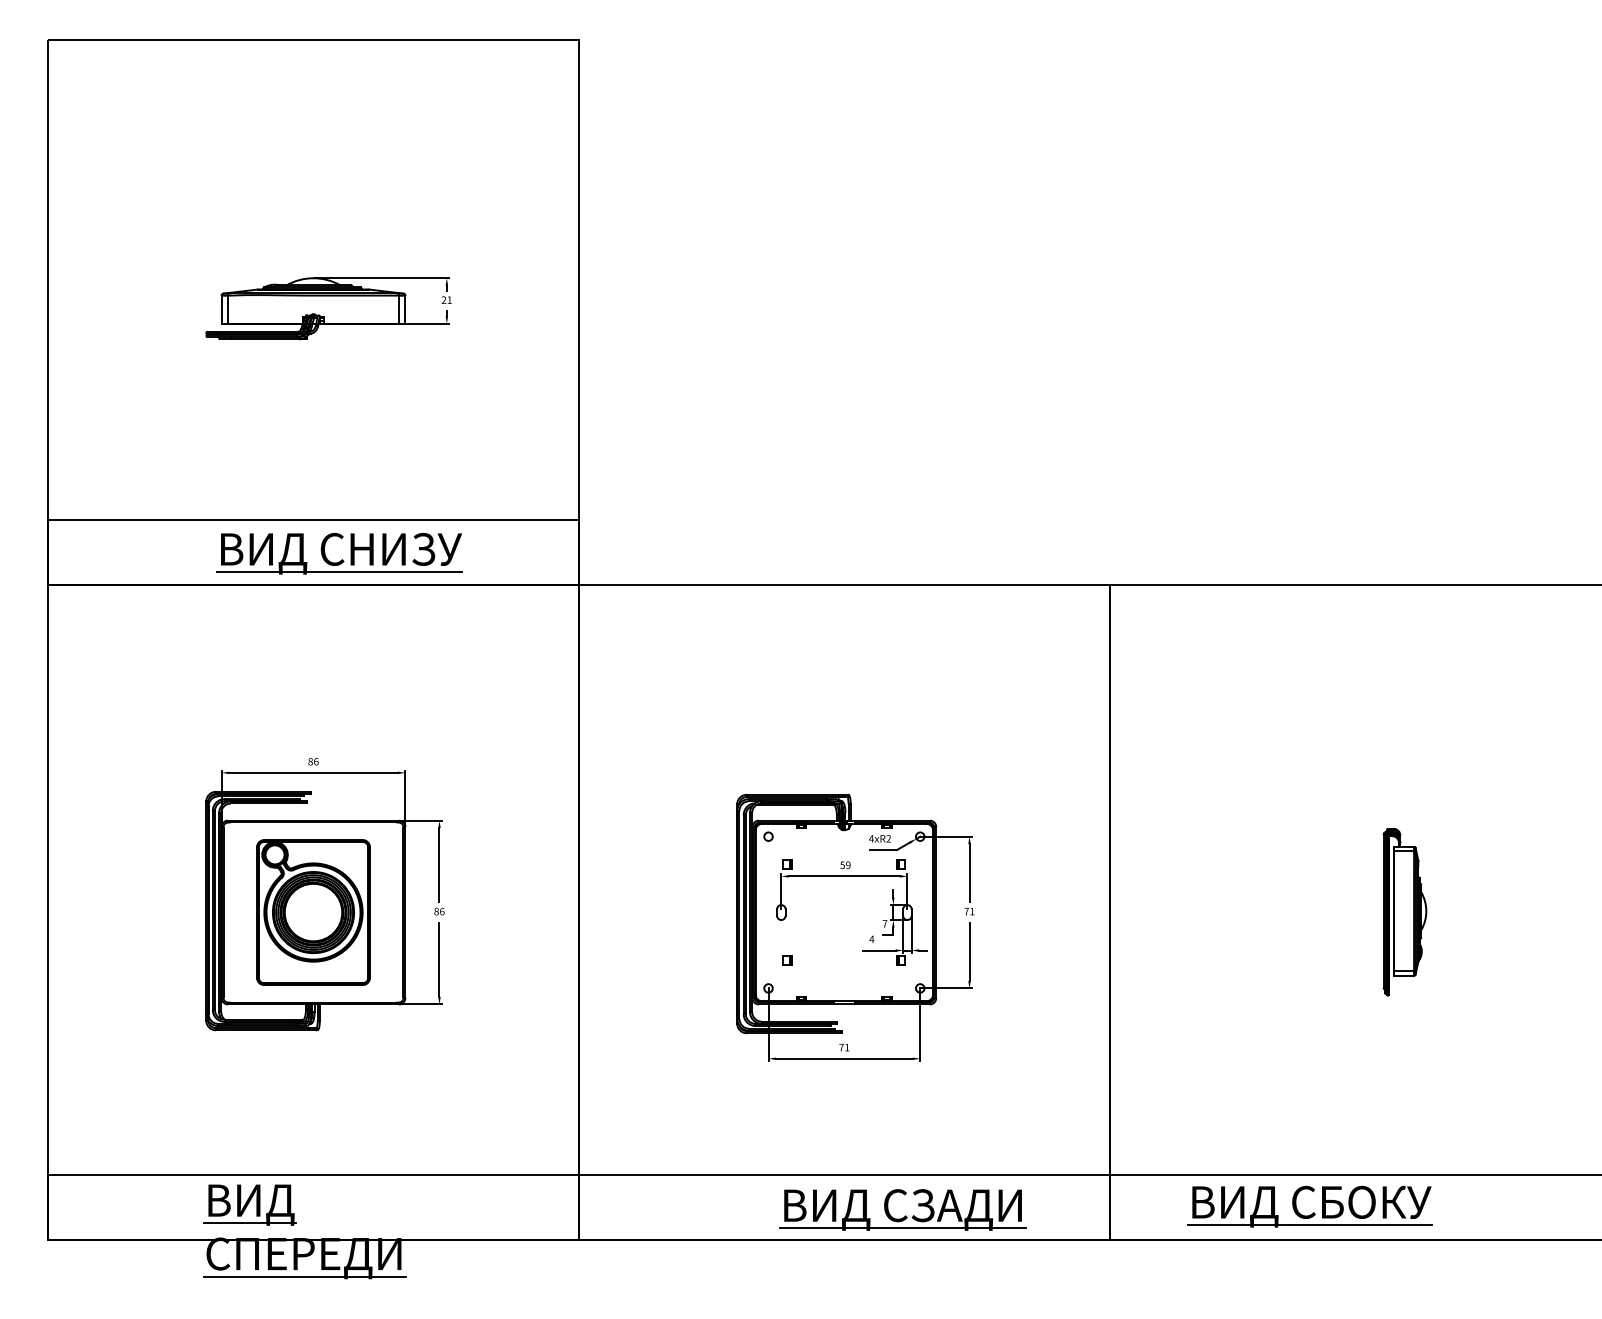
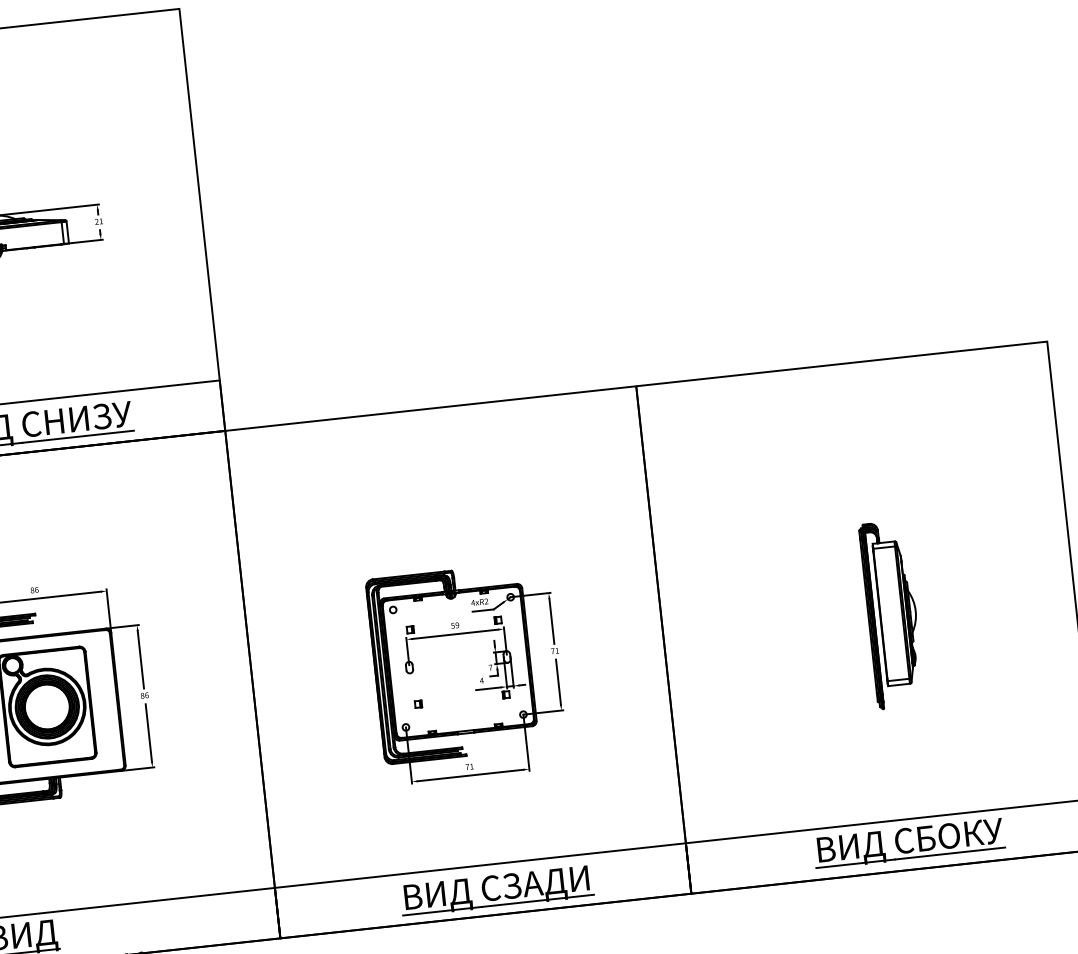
part: (1404, 912) -> (891, 615), size x1.43
part: (1313, 1212) -> (912, 847), moved
part: (905, 1215) -> (499, 895), moved

